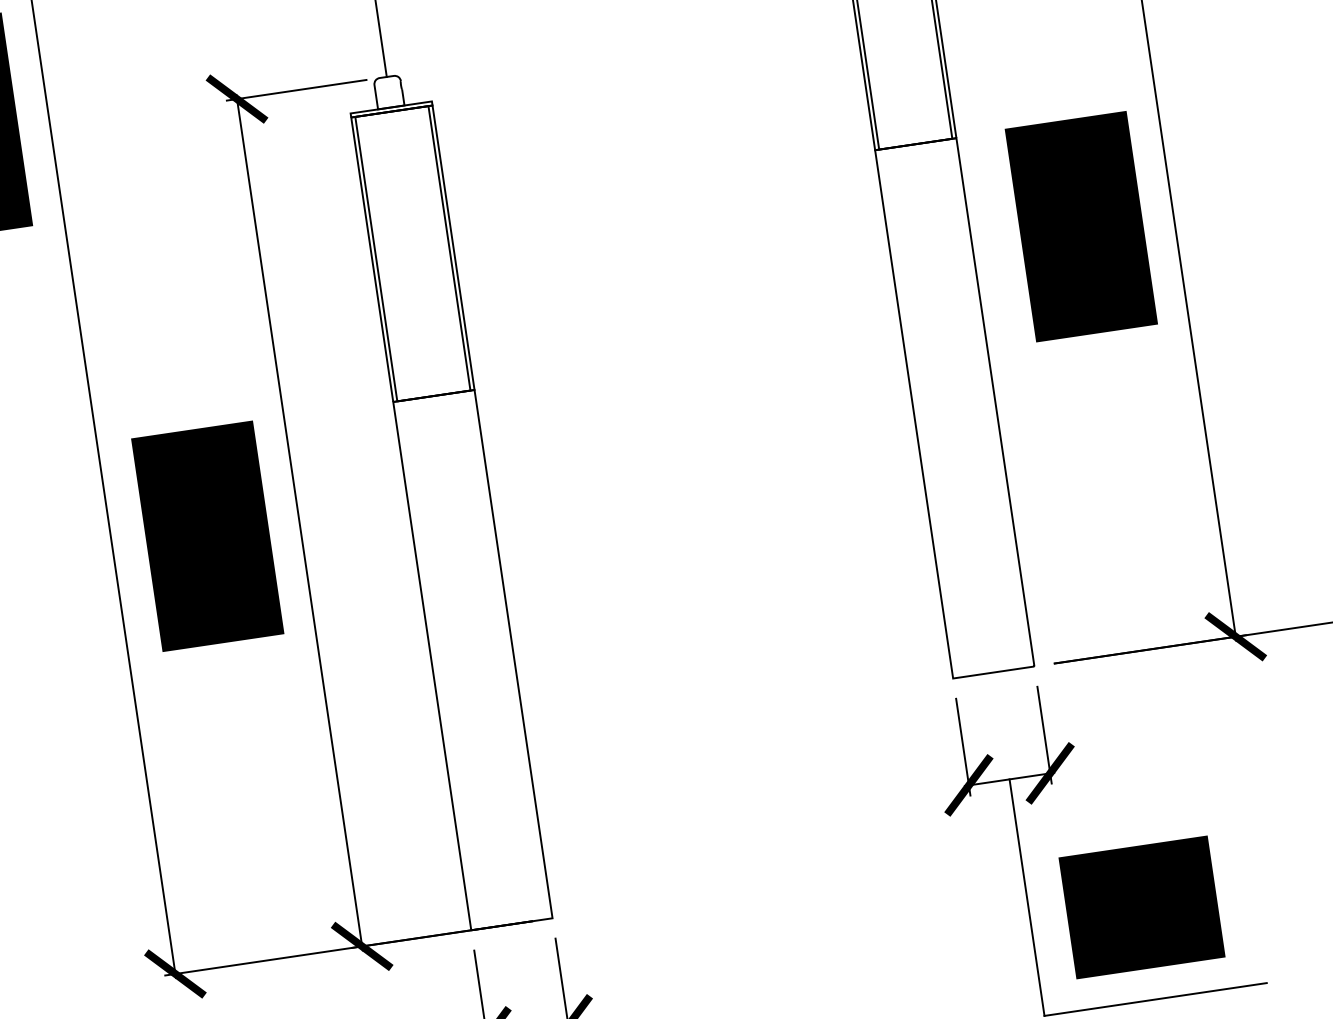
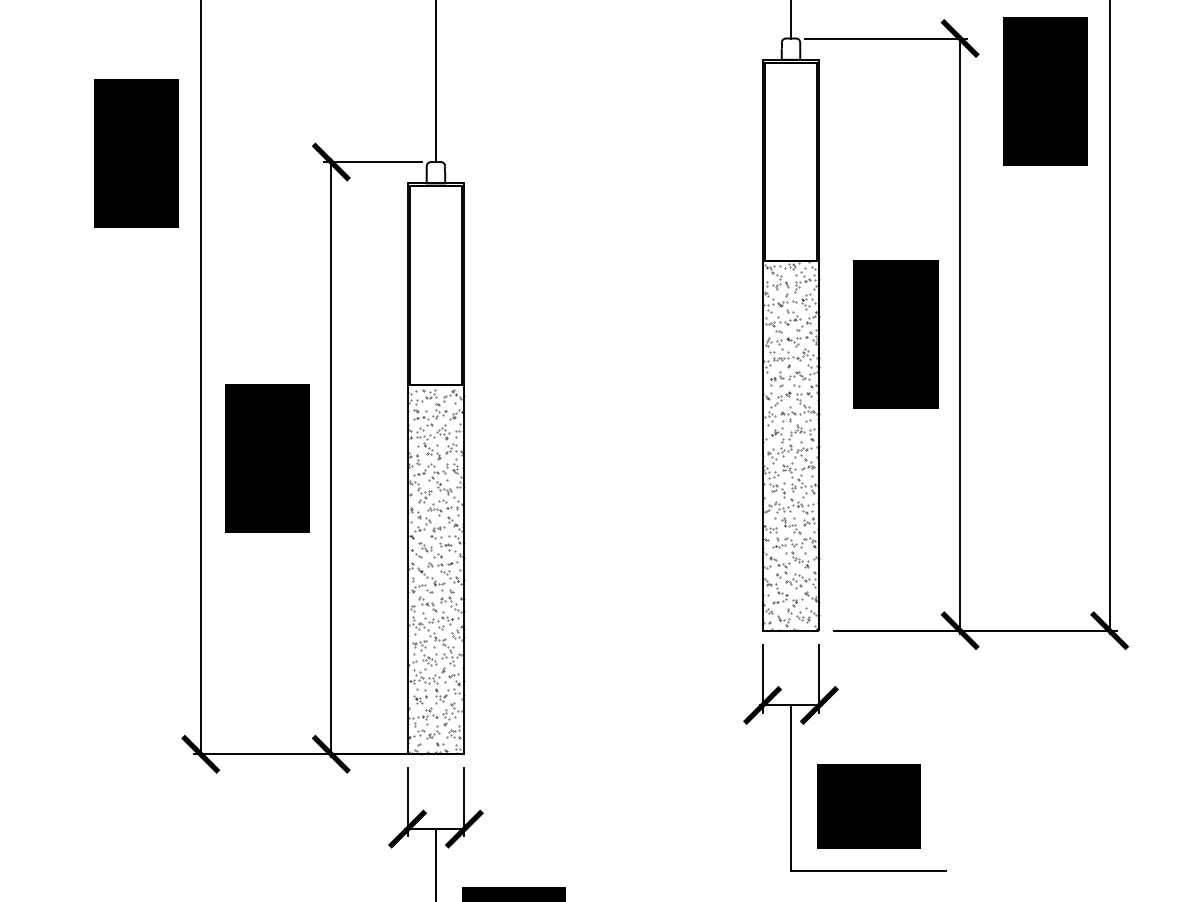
hatch: (953, 407) -> (790, 445), added
hatch: (472, 662) -> (435, 571), added

